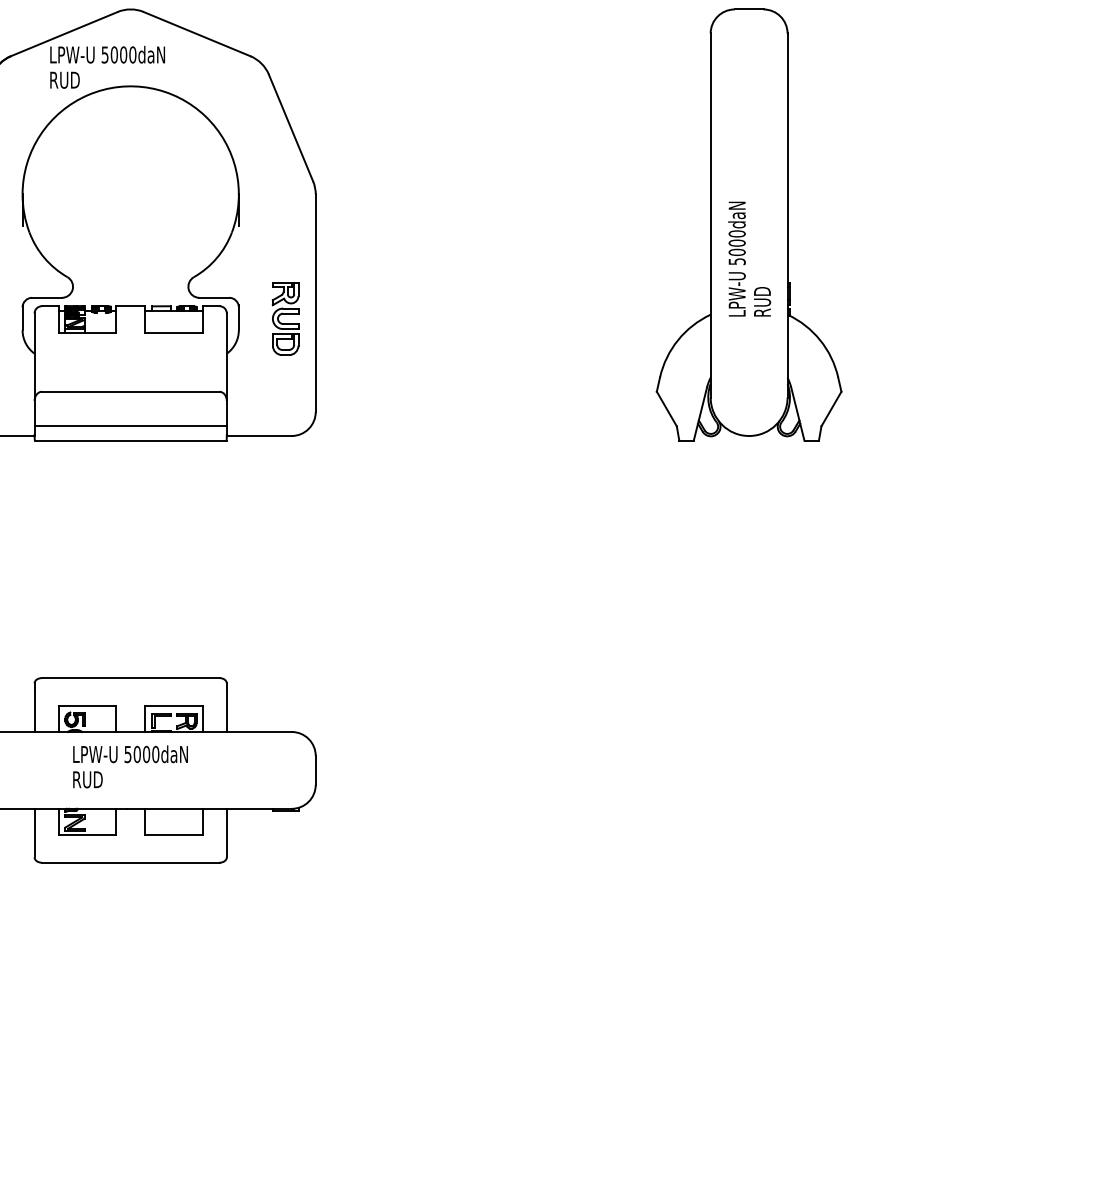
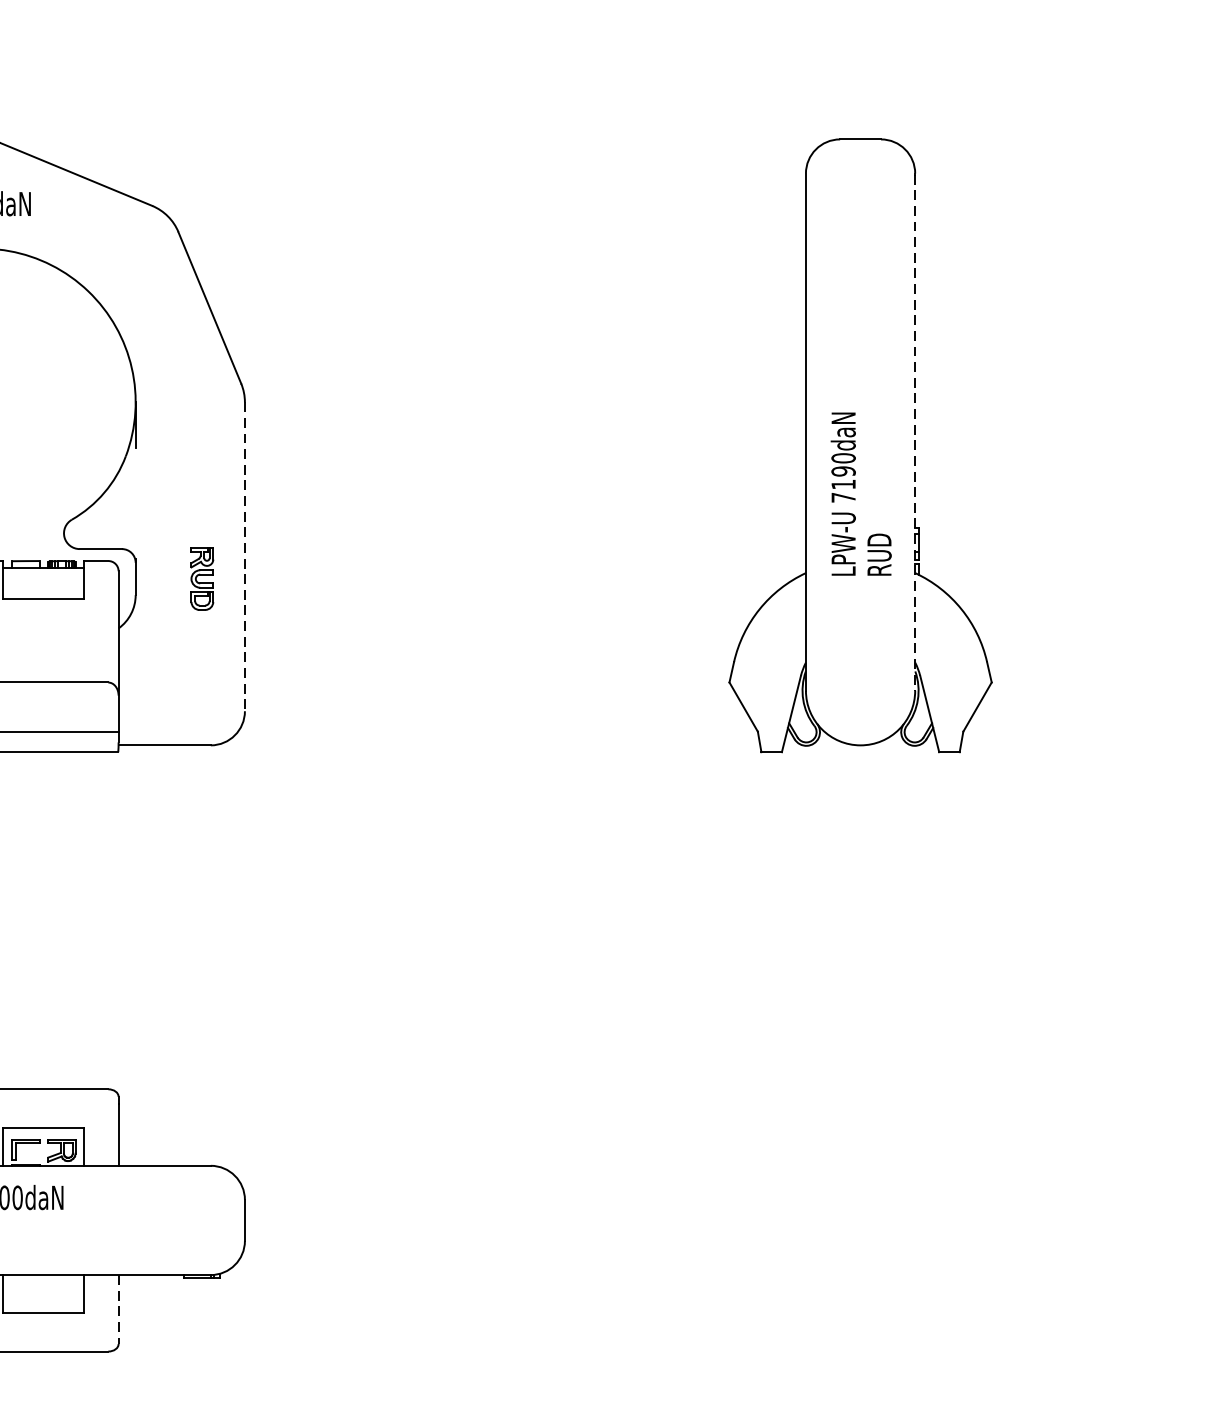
line: (787, 215) -> (915, 432), solid -> dashed
text: (736, 252) -> (842, 484), 5000daN -> 7190daN
line: (315, 303) -> (244, 557), solid -> dashed
part: (285, 318) -> (201, 578), size x0.6
line: (226, 833) -> (118, 1310), solid -> dashed

